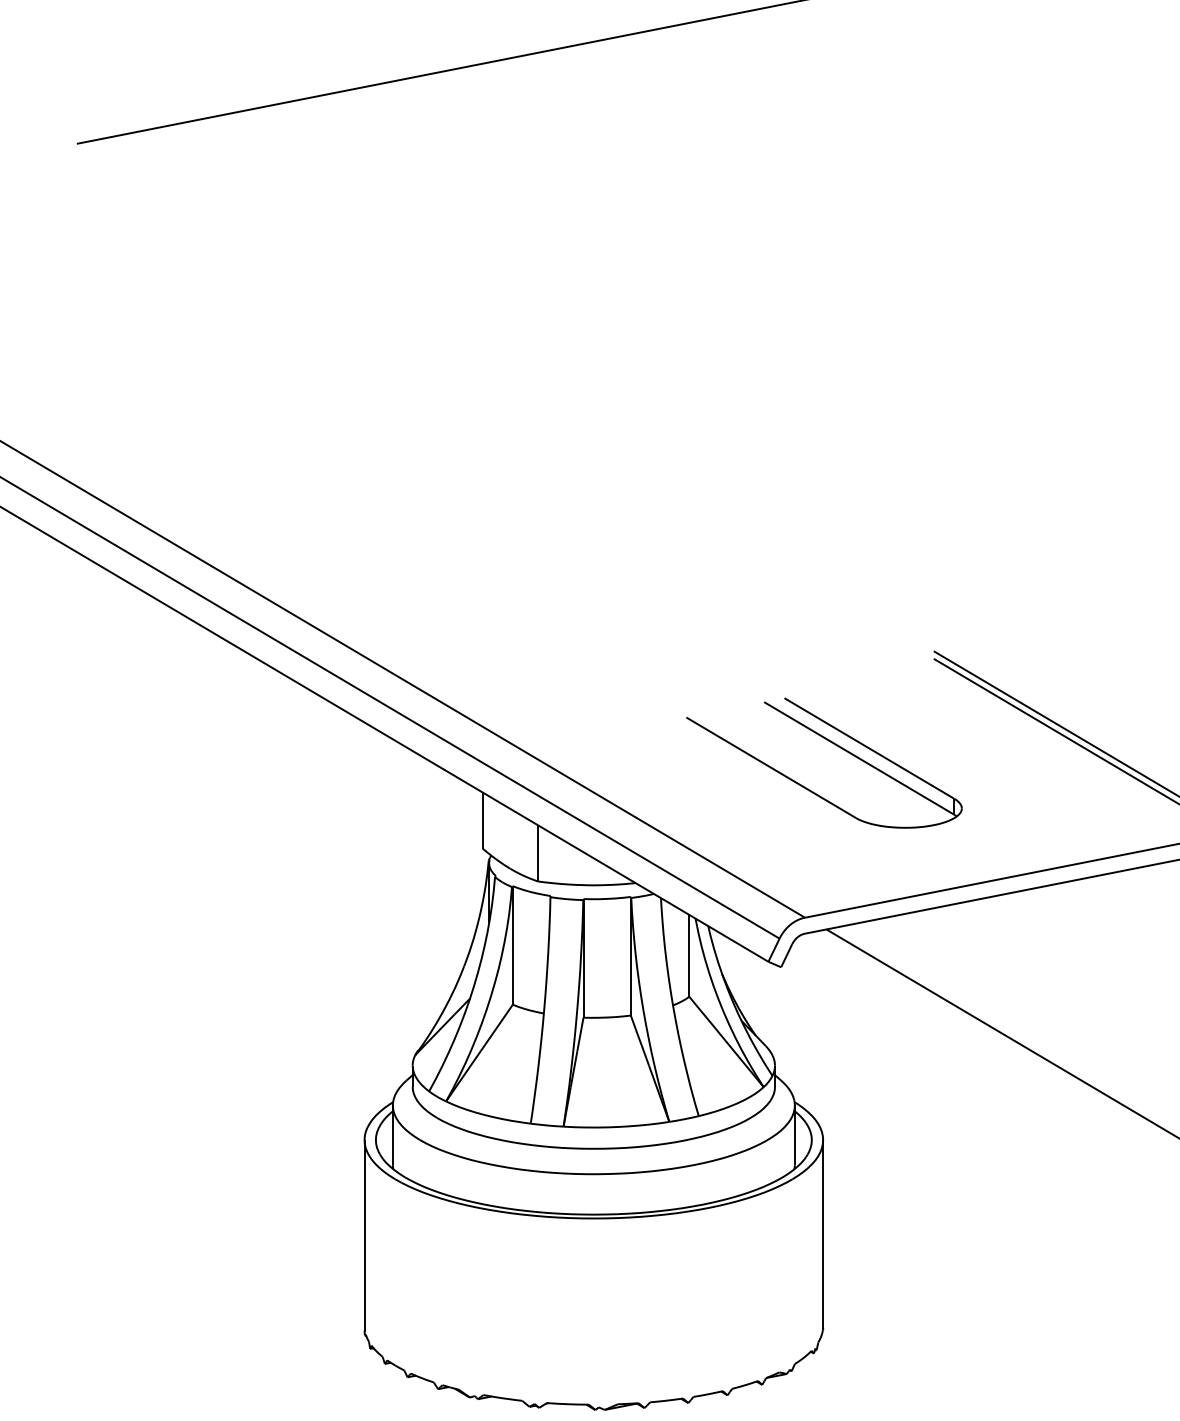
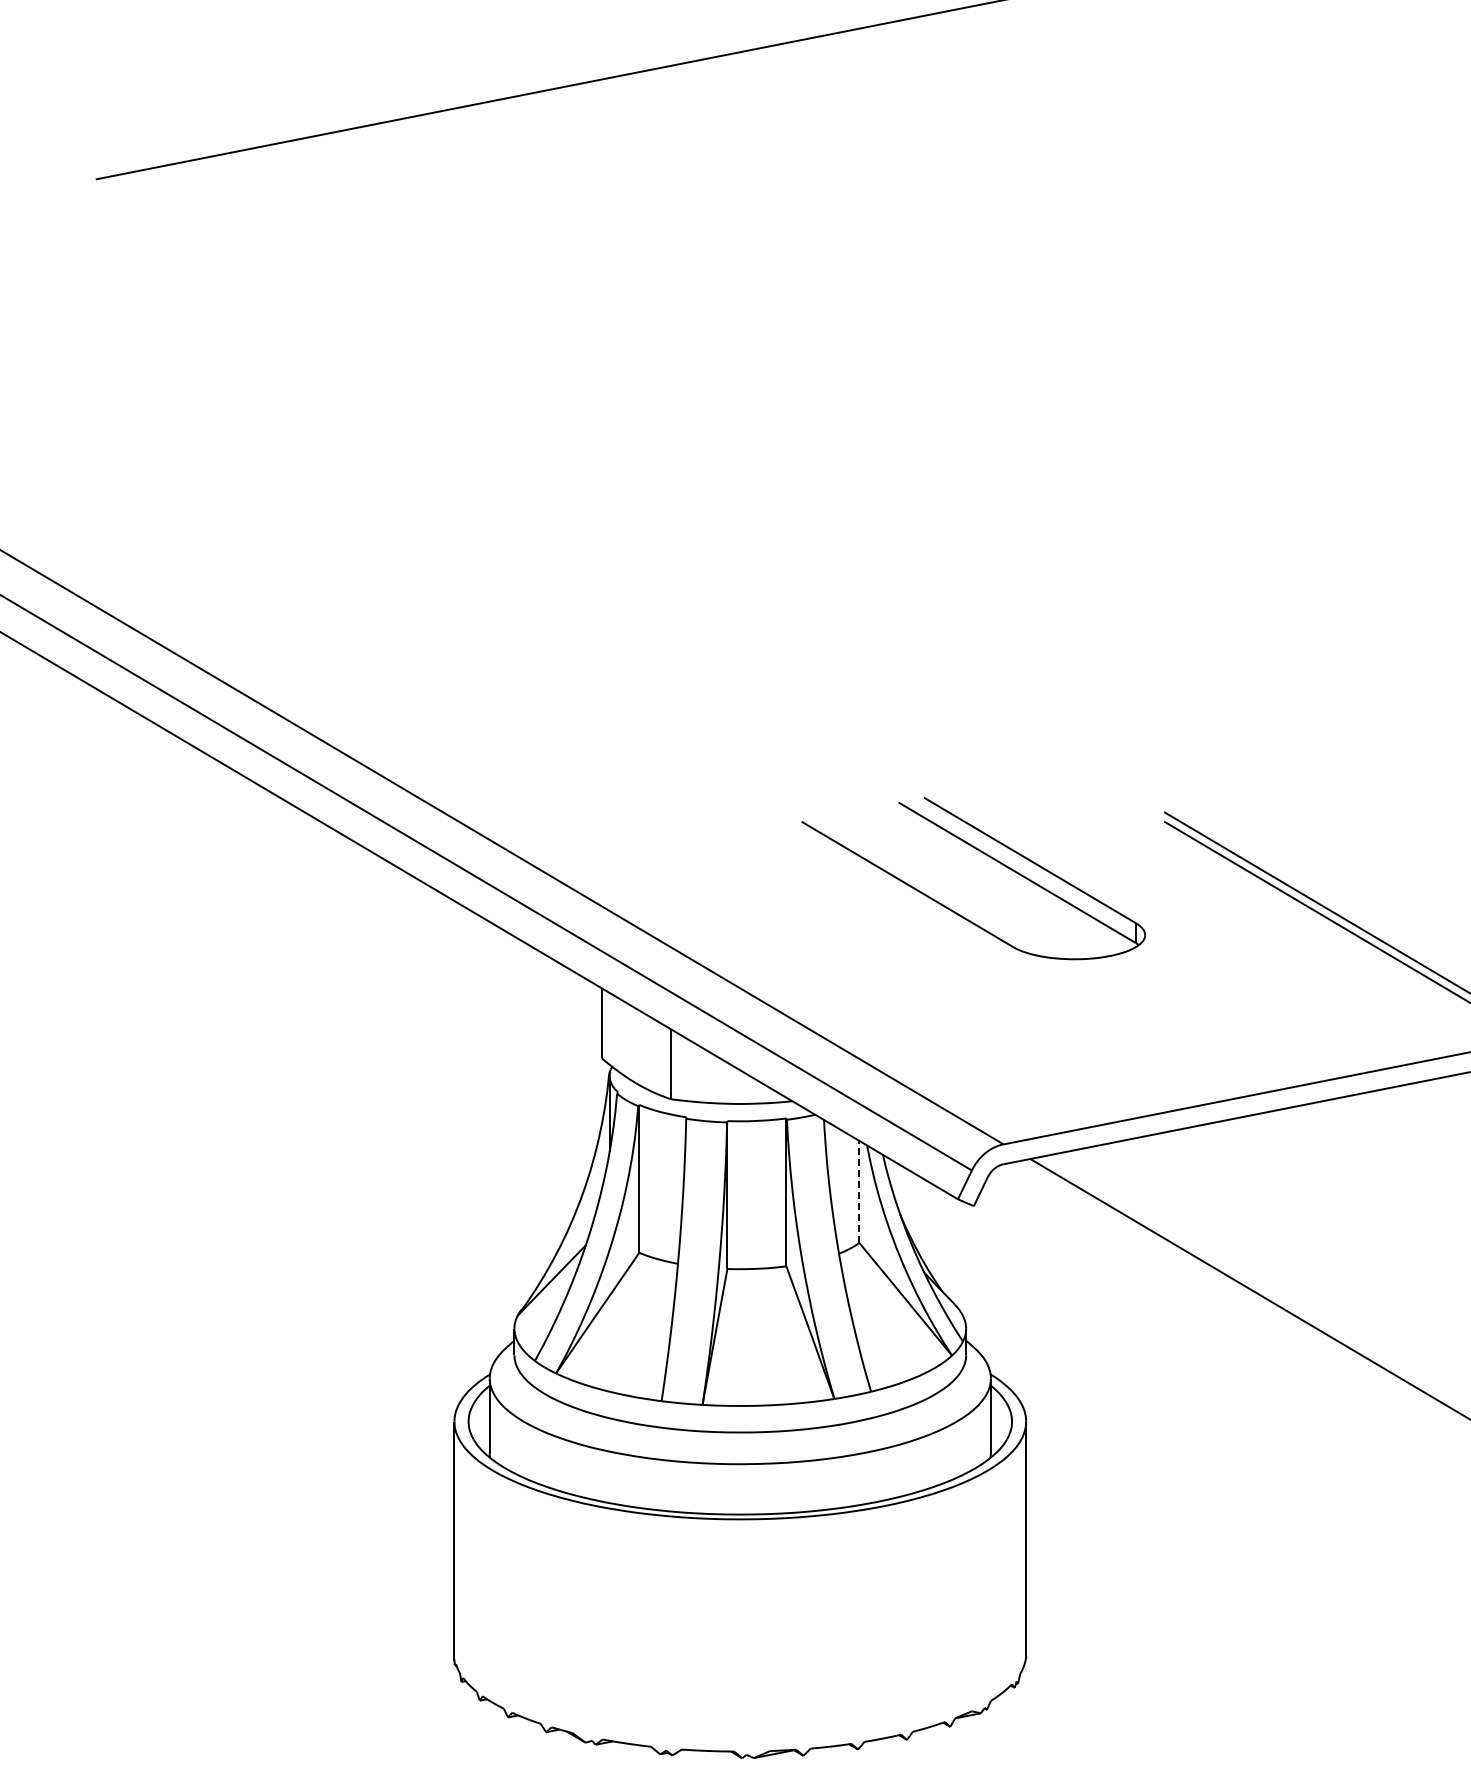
part: (833, 744) -> (985, 855), moved
line: (689, 955) -> (859, 1191), solid -> dashed

